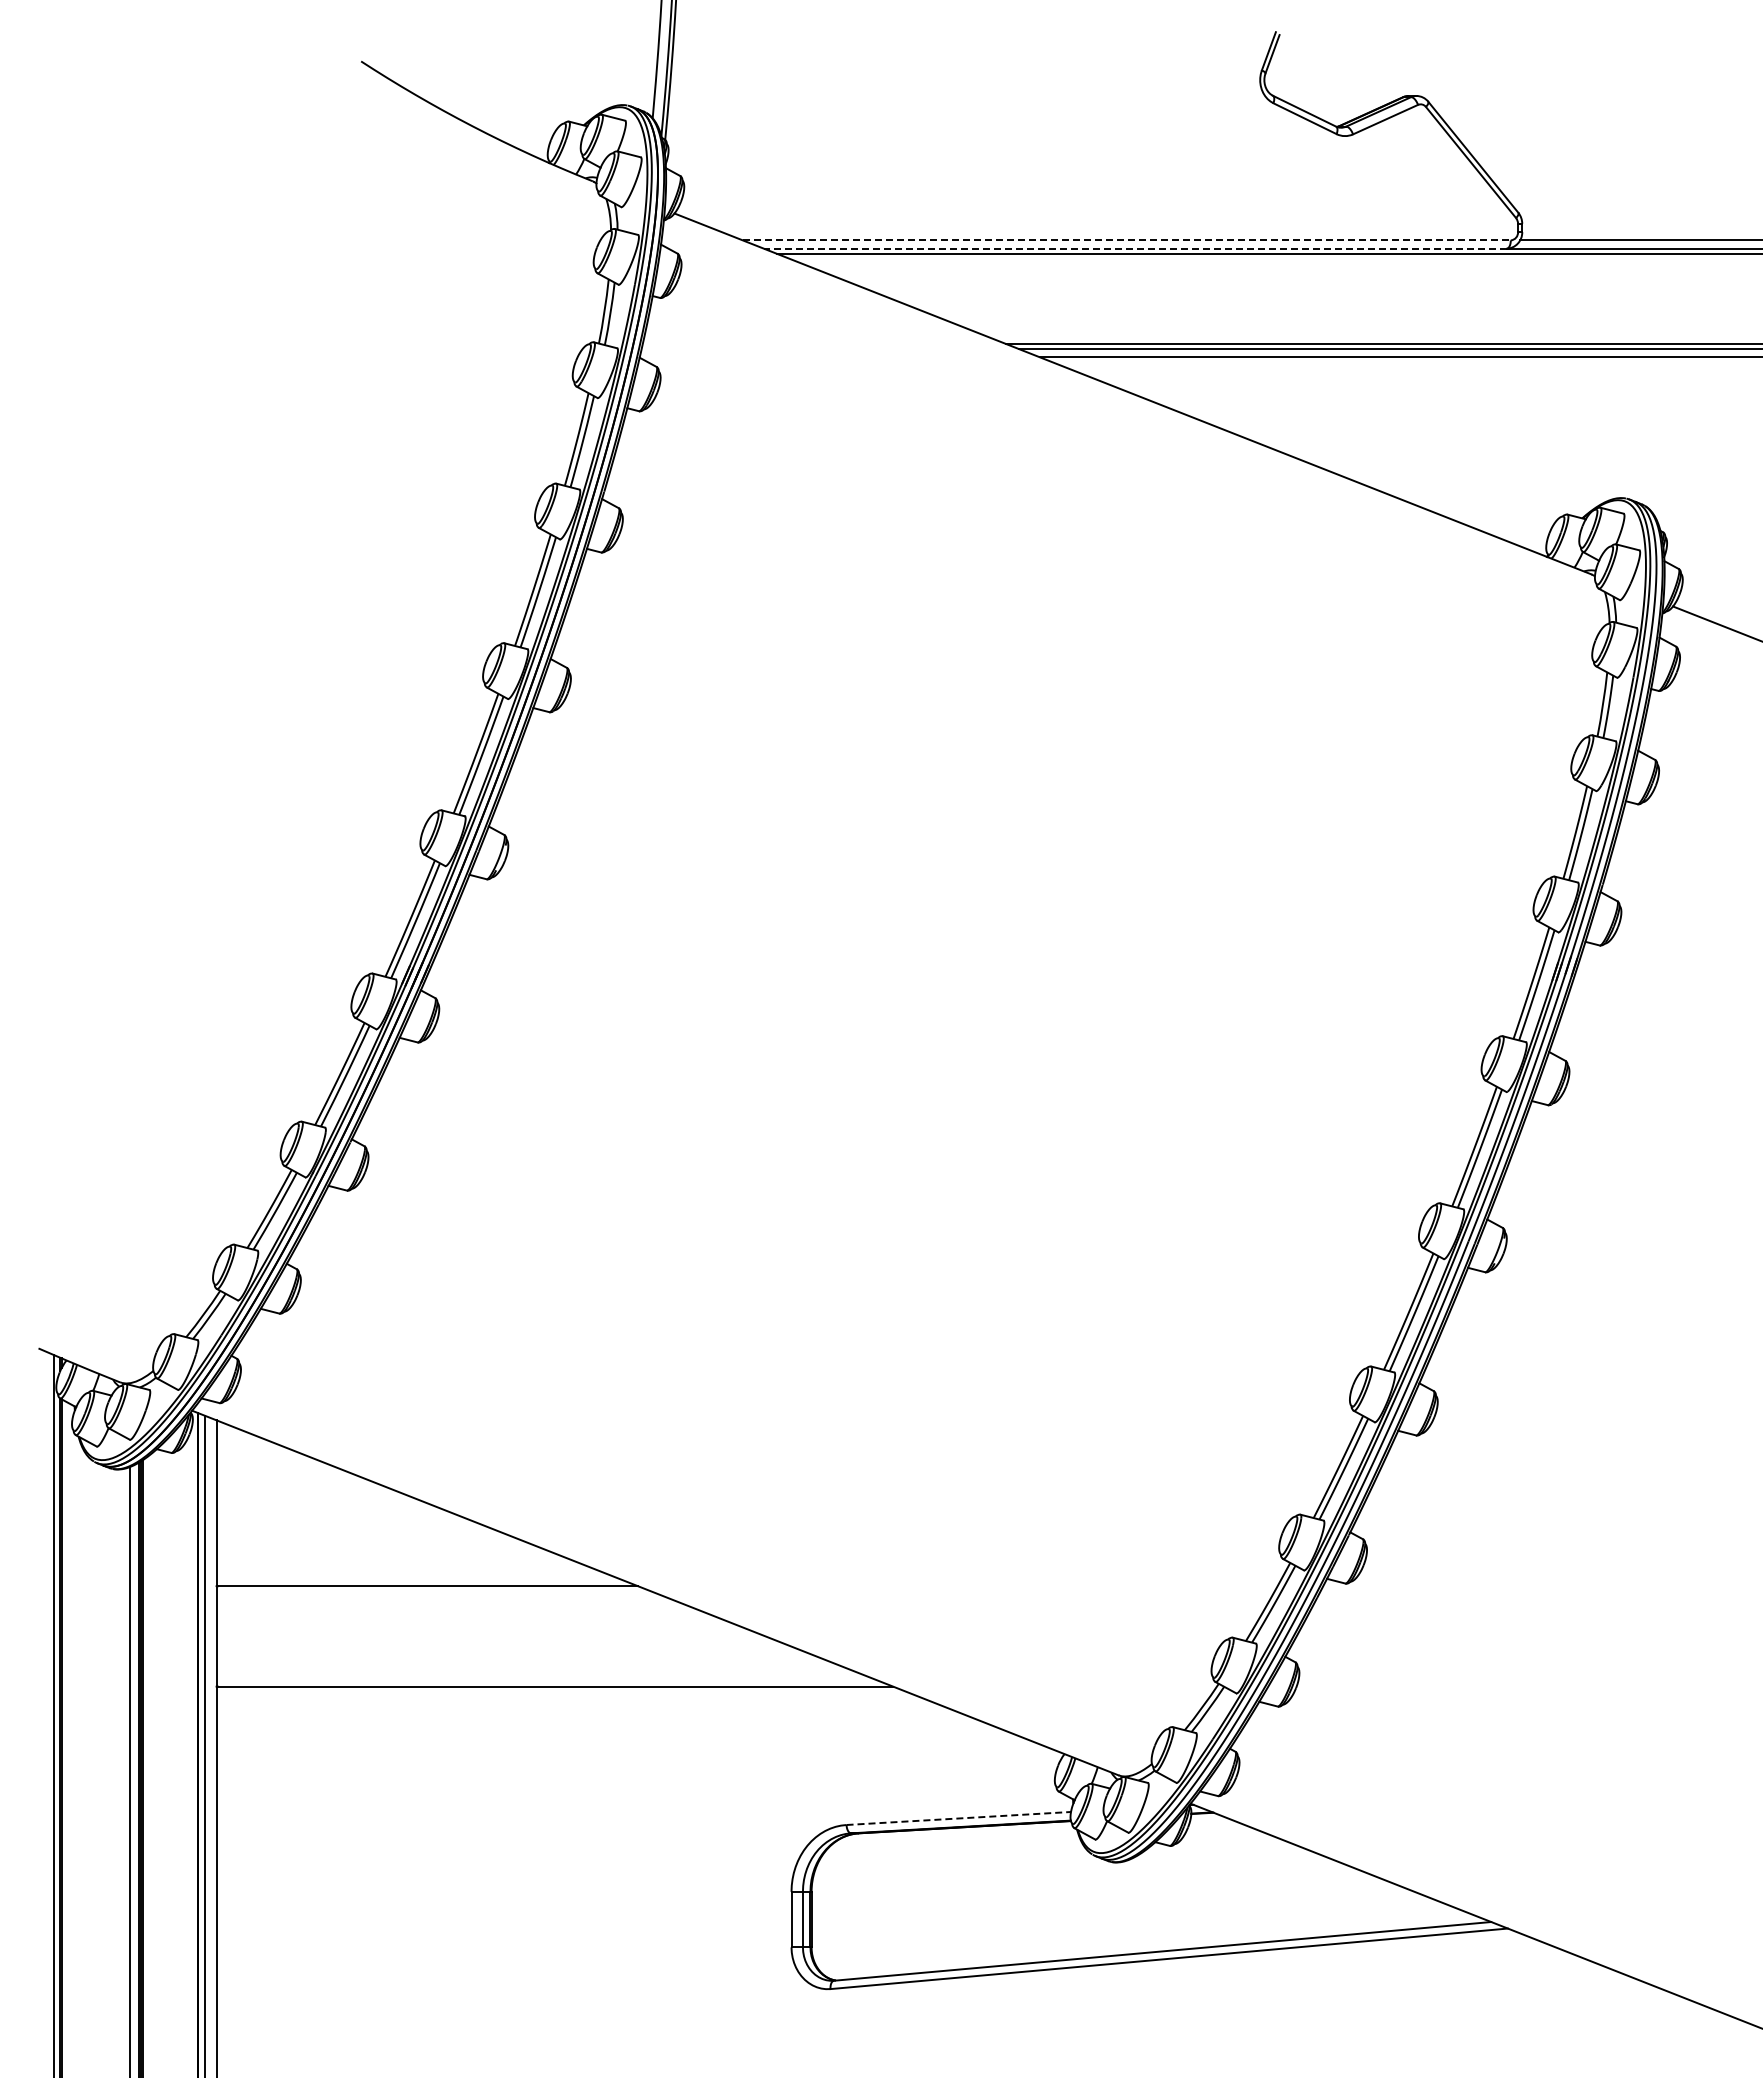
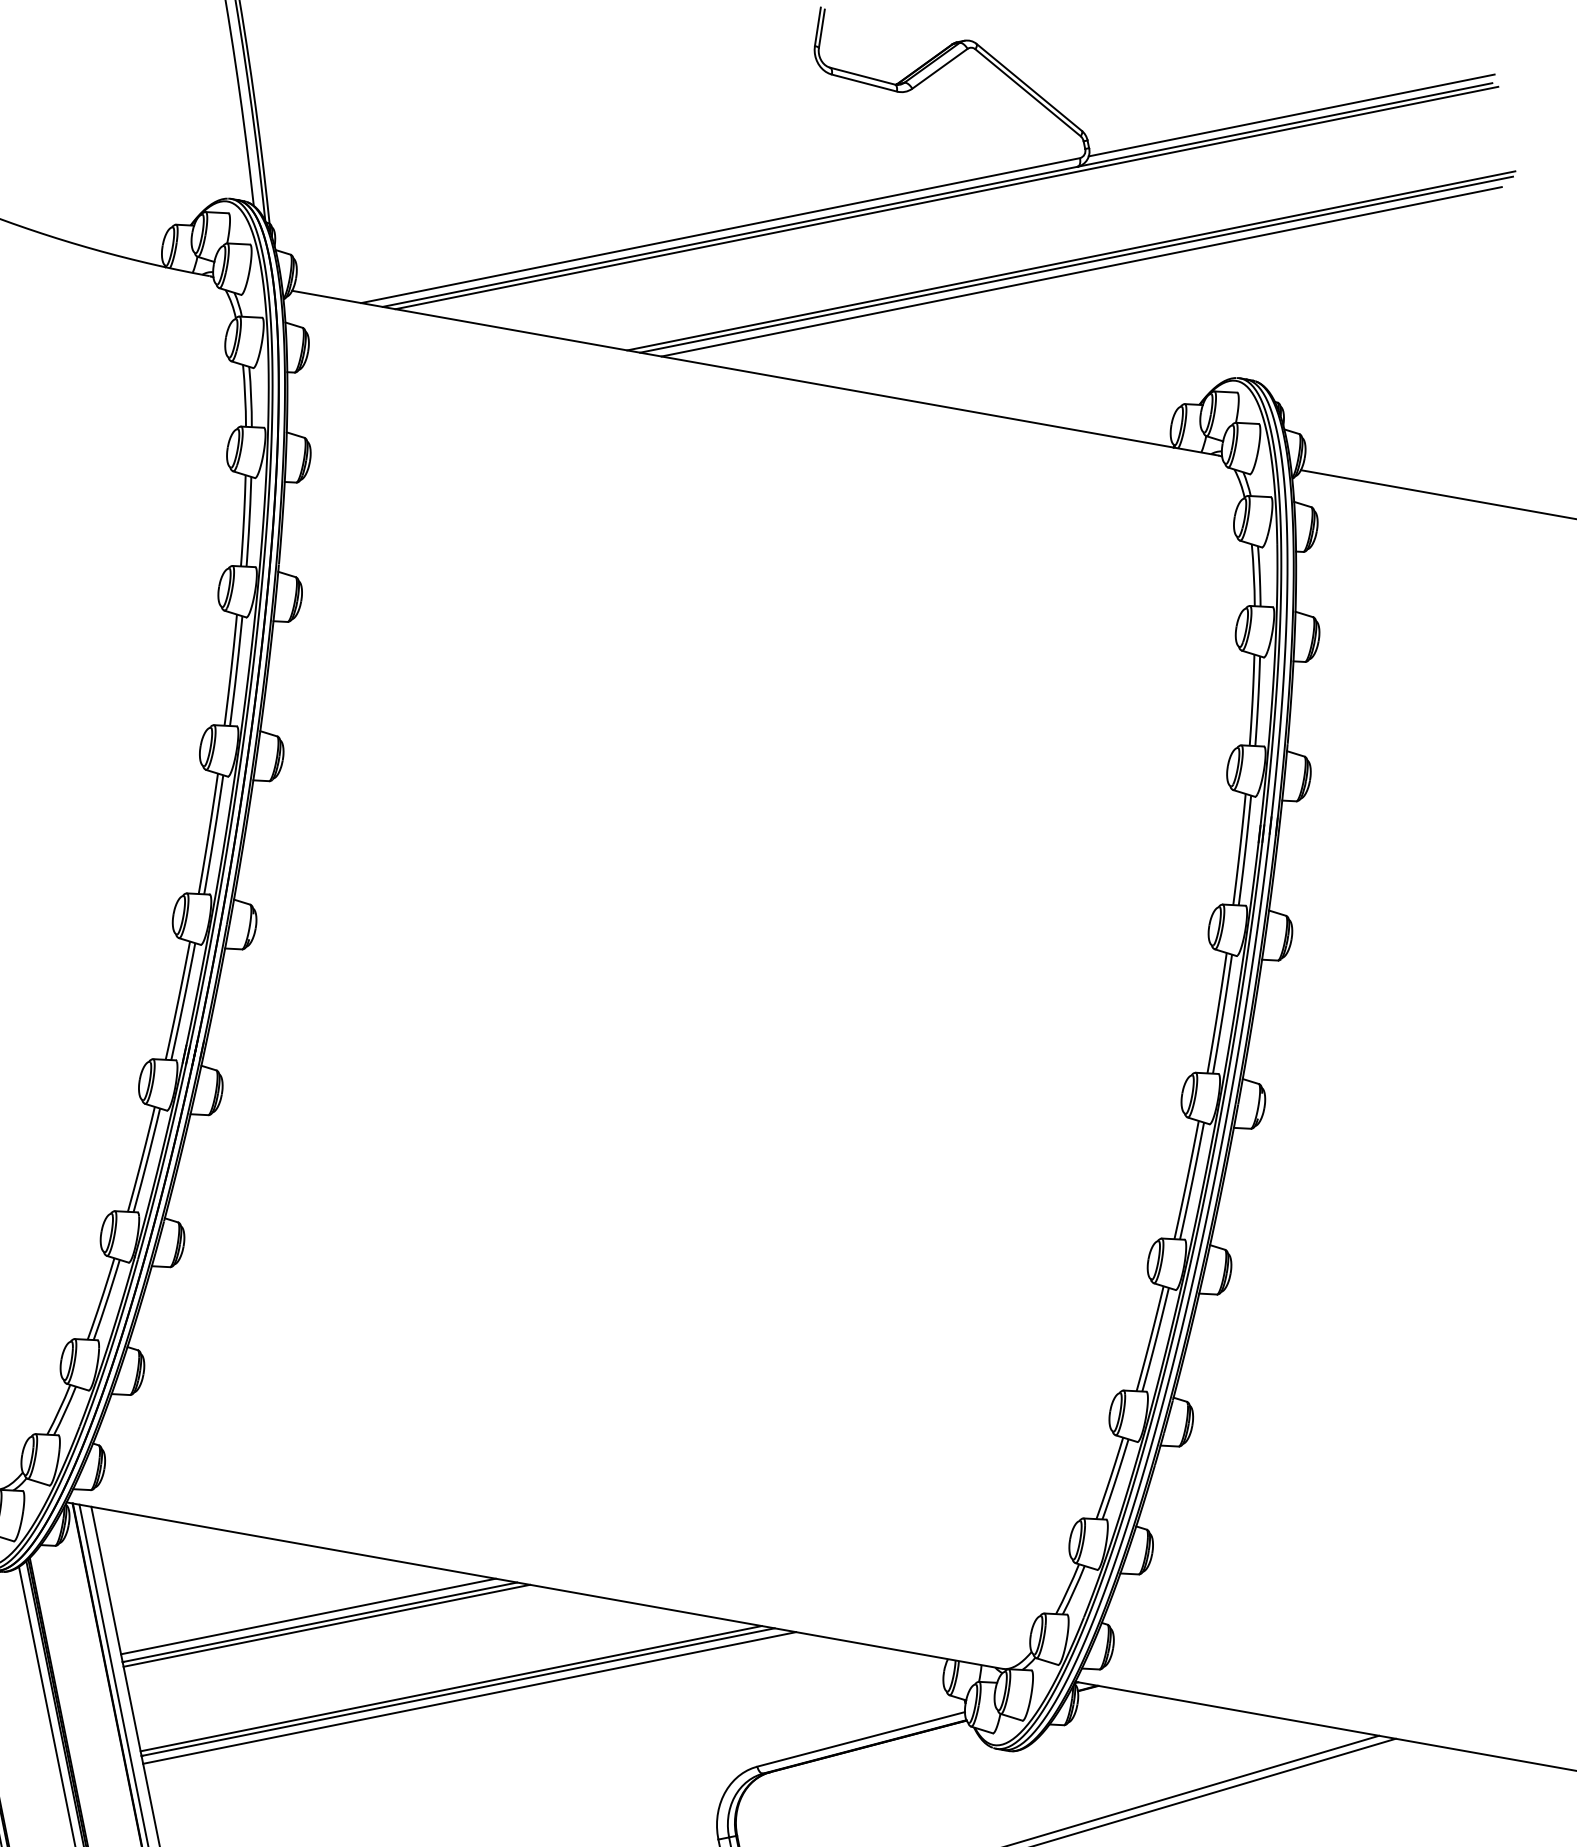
line: (1126, 240) -> (720, 230), dashed -> solid
line: (1134, 248) -> (729, 236), dashed -> solid
line: (416, 1577) -> (308, 1616), added
line: (433, 1591) -> (326, 1626), added
line: (548, 1681) -> (451, 1688), added
line: (565, 1694) -> (469, 1697), added
line: (959, 1818) -> (861, 1739), dashed -> solid

